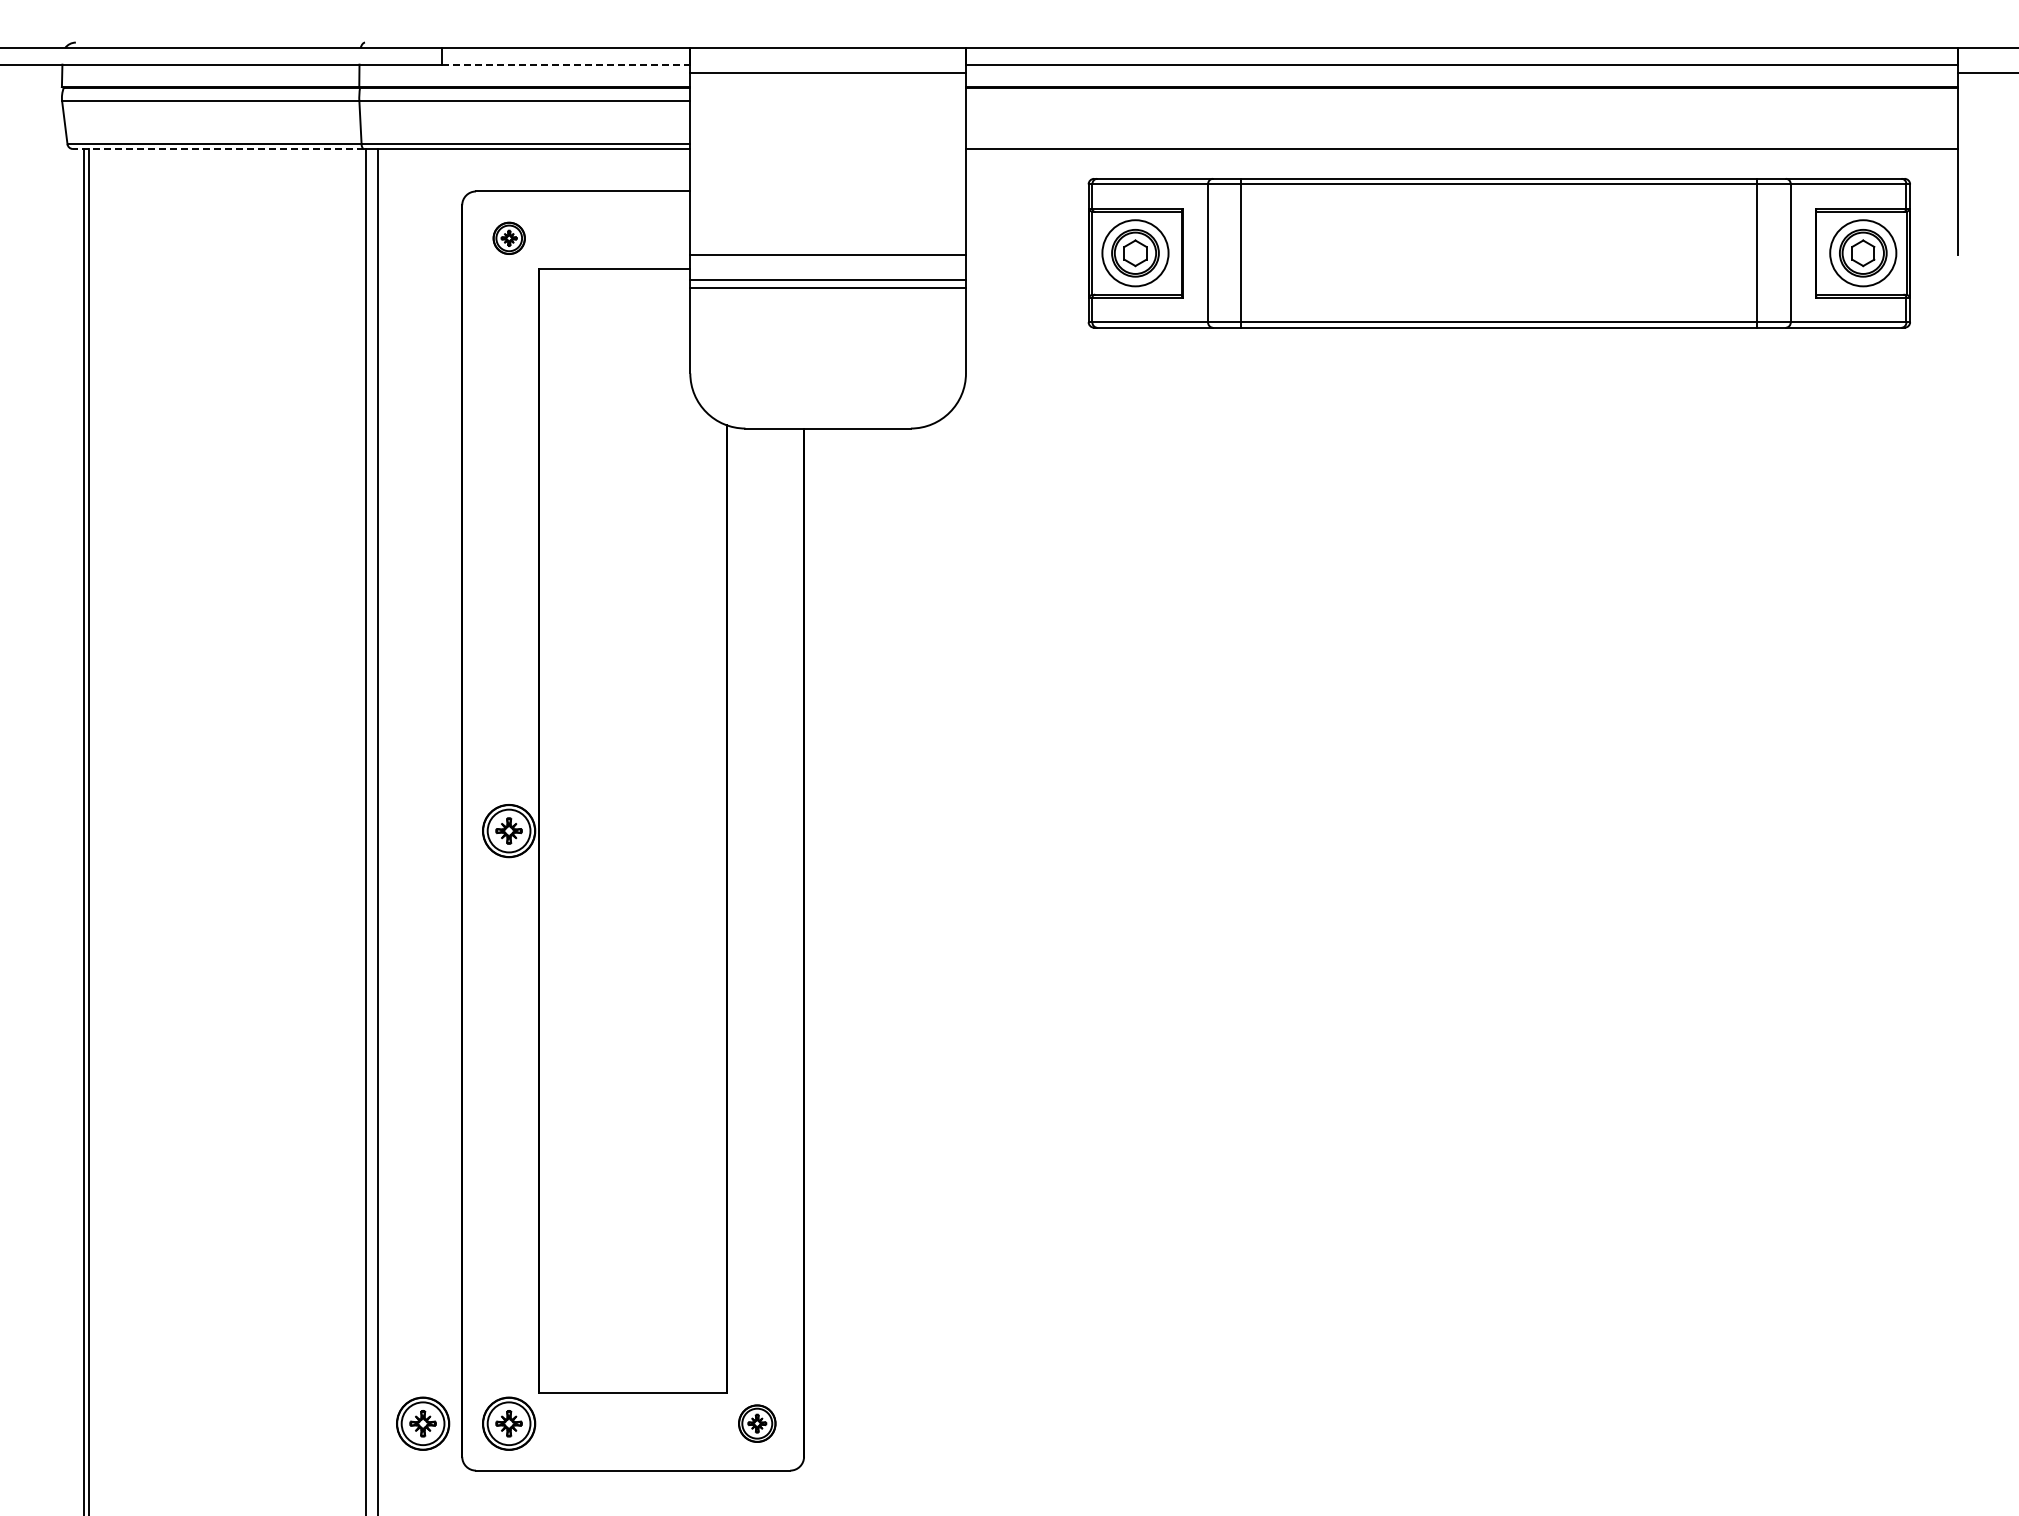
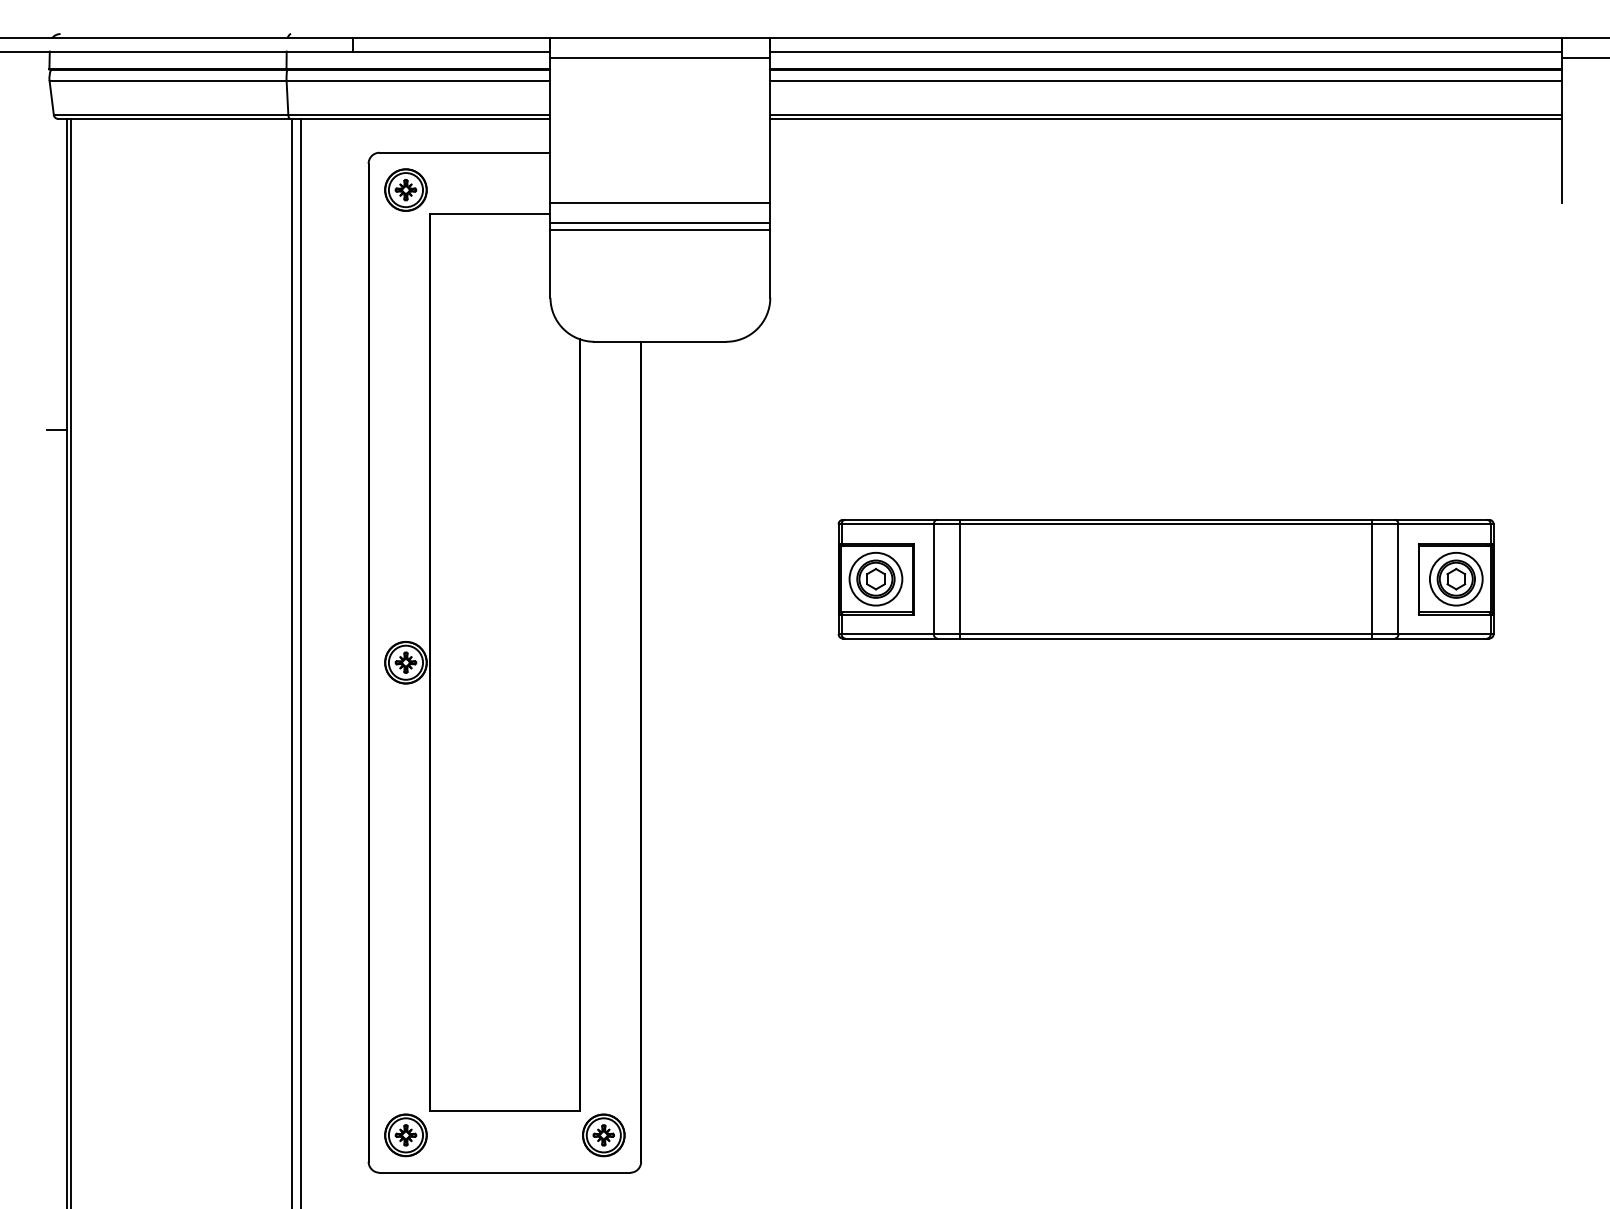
line: (566, 64) -> (451, 51), dashed -> solid
line: (1462, 101) -> (1166, 81), added
line: (1462, 144) -> (1166, 115), added
line: (217, 149) -> (173, 119), dashed -> solid
part: (509, 238) -> (406, 190), size x1.67
part: (1498, 253) -> (1165, 579), moved
line: (71, 538) -> (57, 429), added
part: (423, 1423) -> (337, 1135), removed
part: (757, 1423) -> (604, 1135), size x1.43

